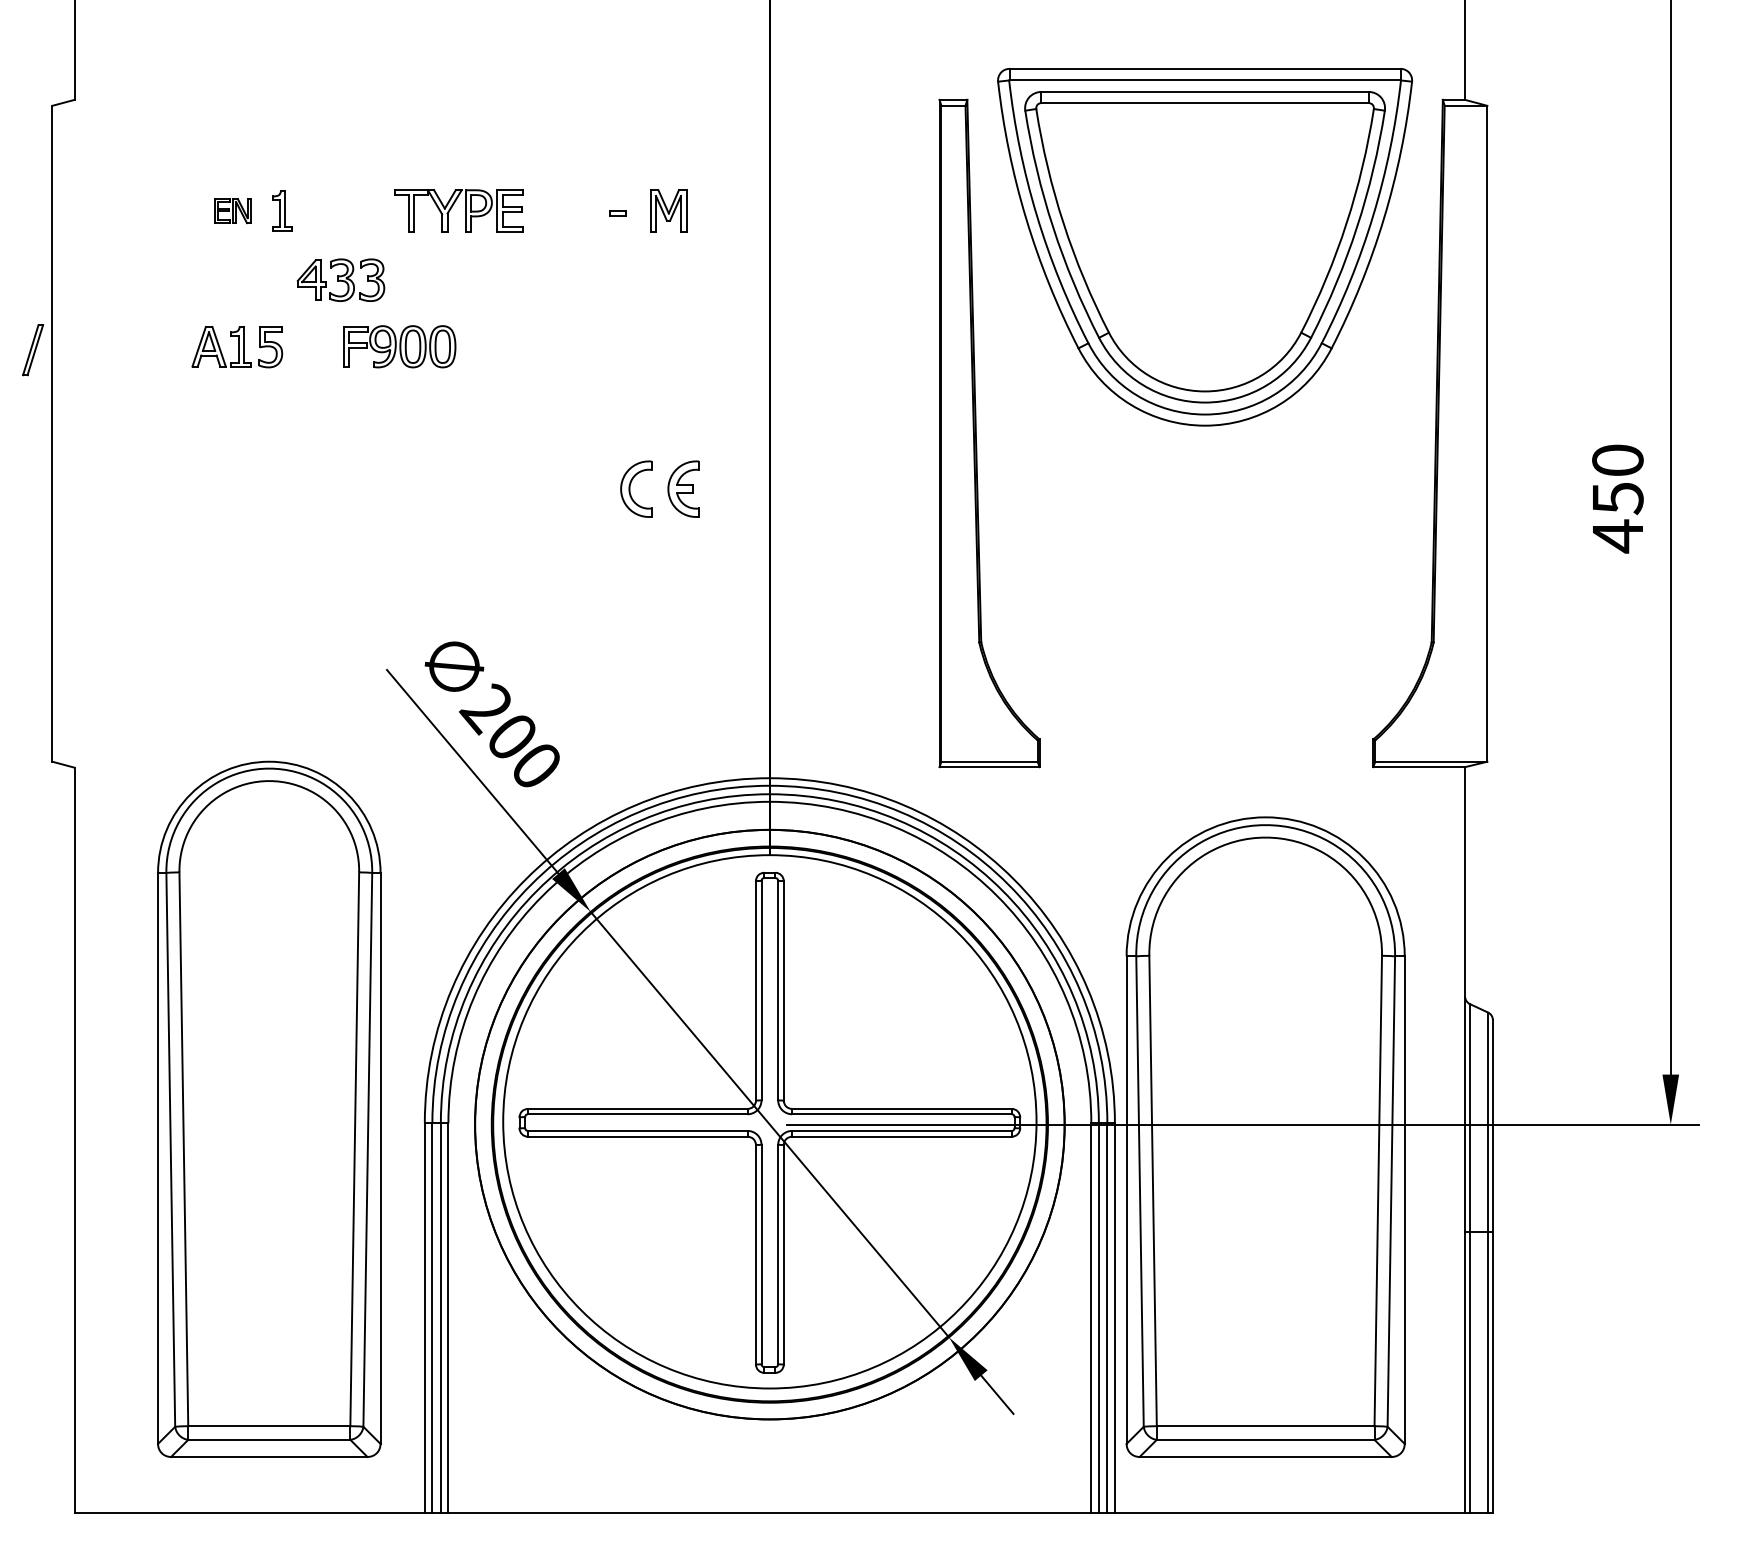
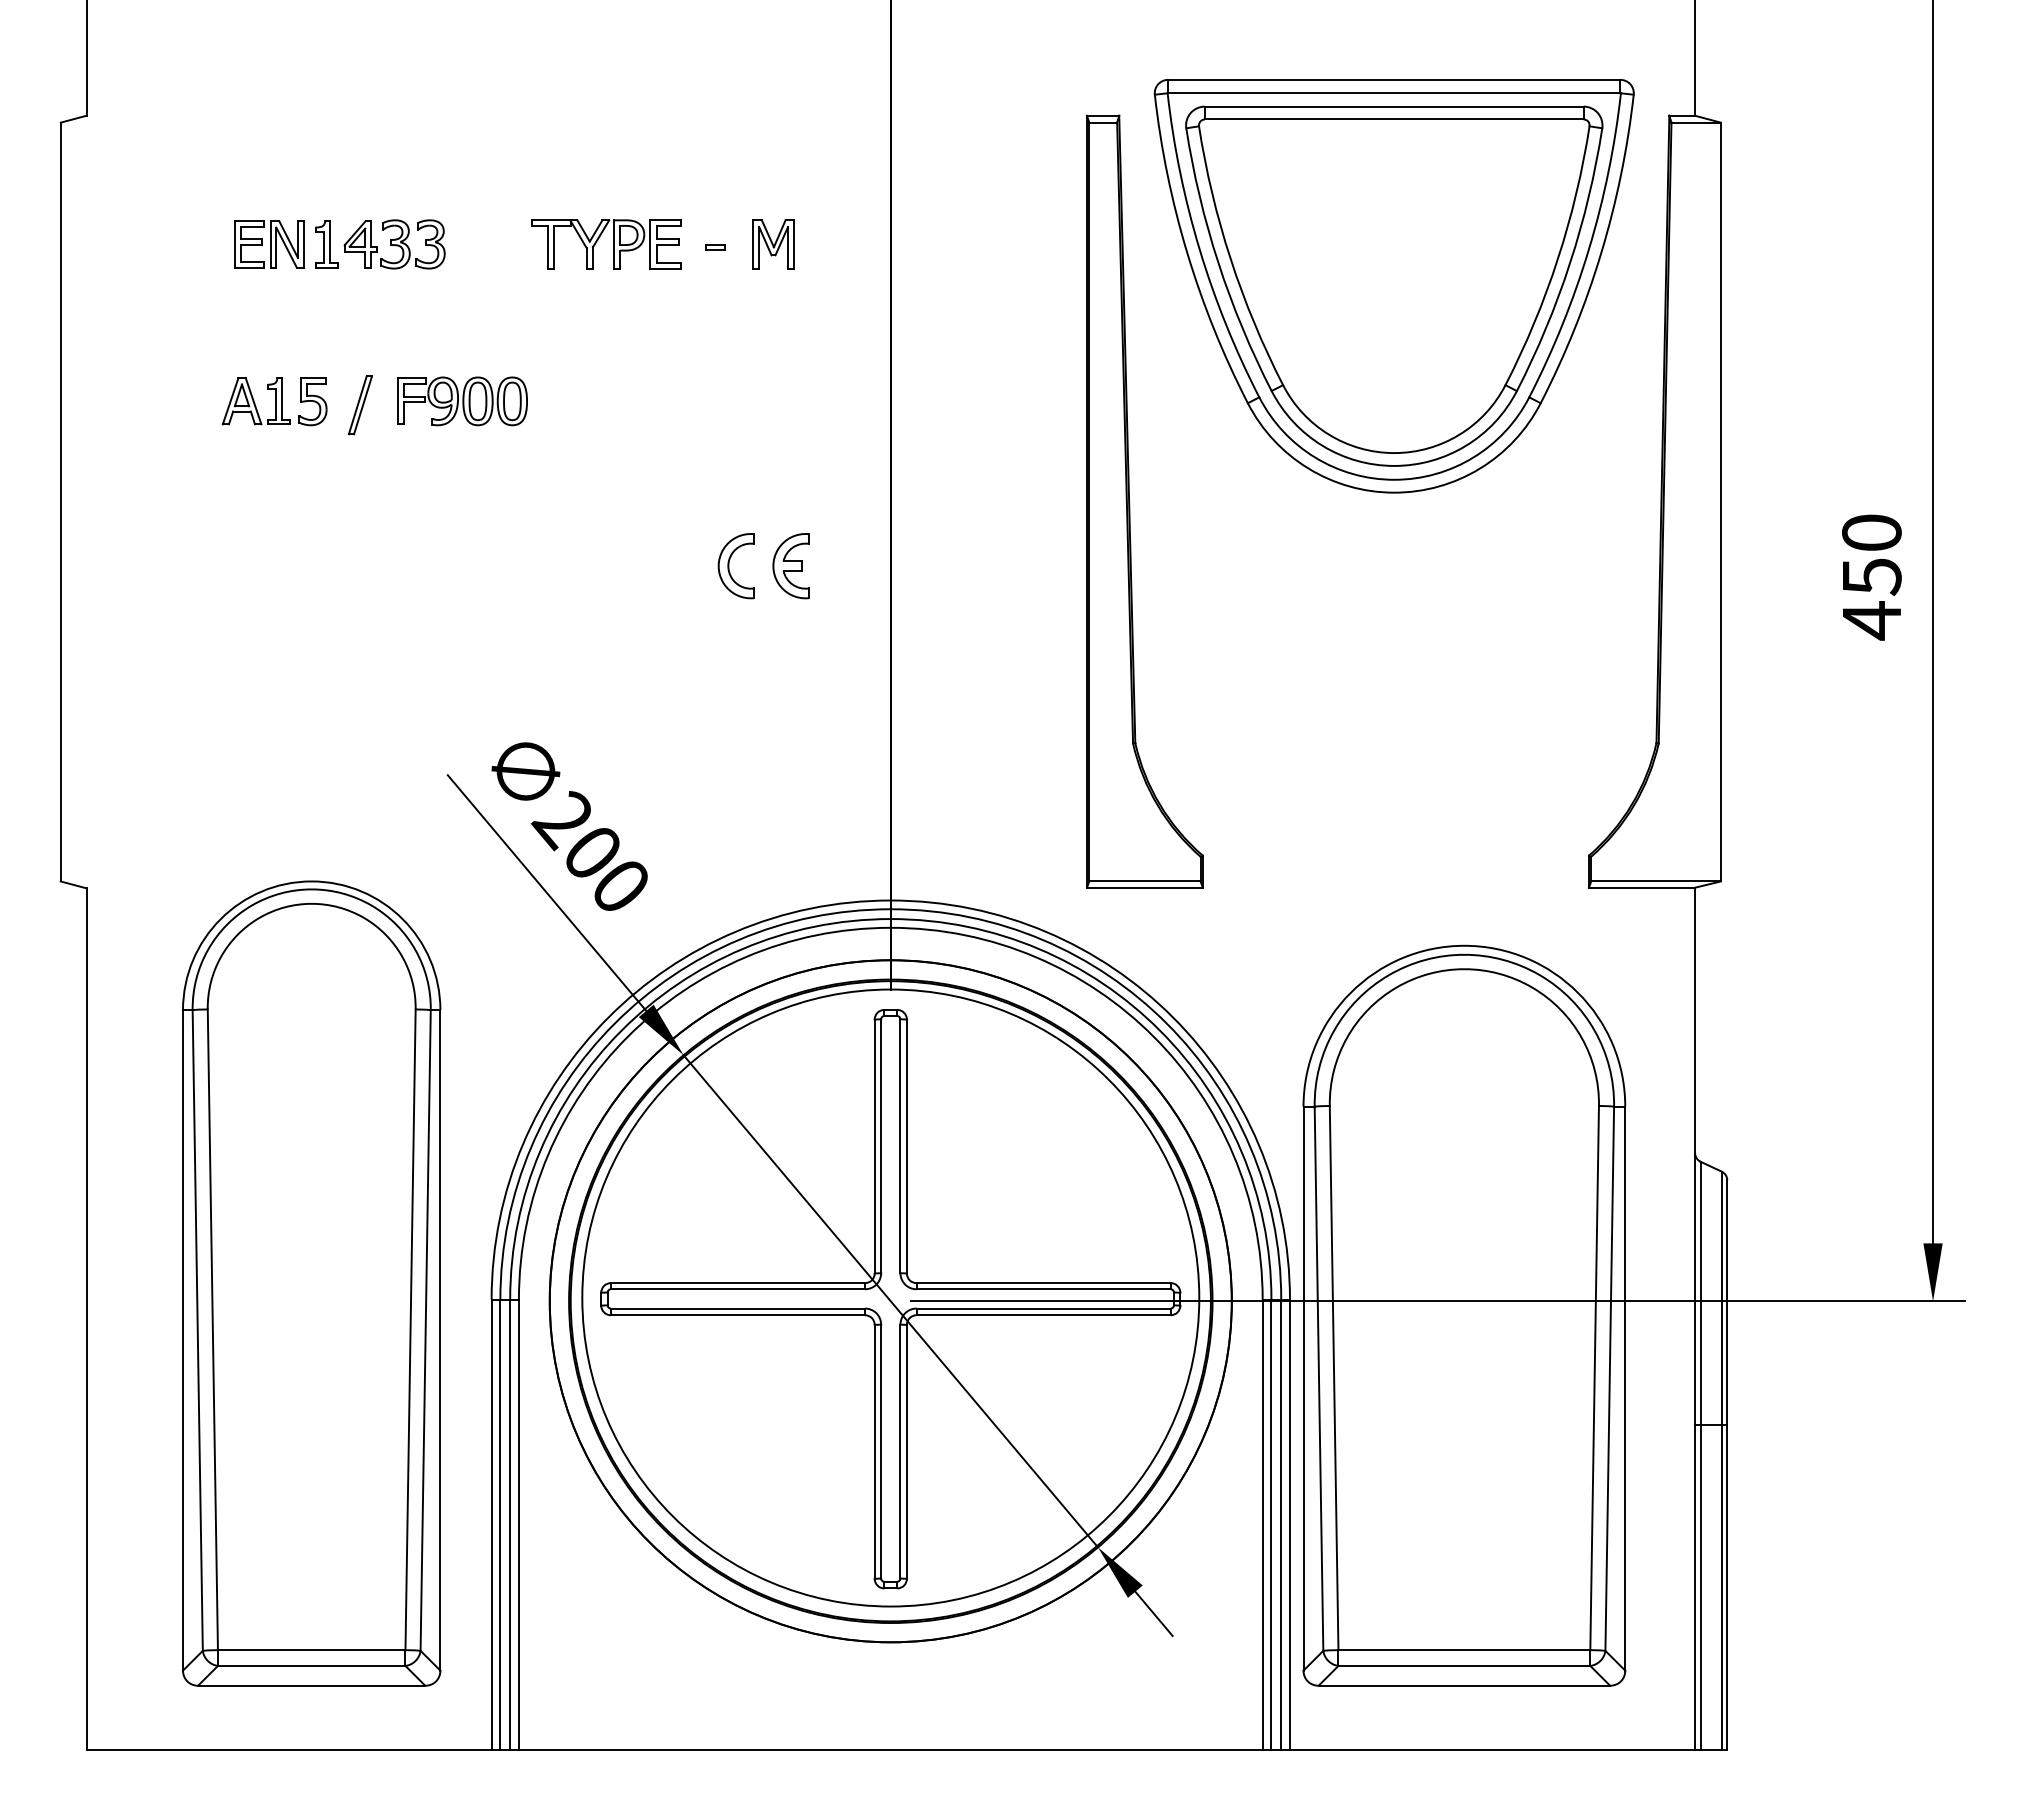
part: (232, 211) -> (269, 244), size x1.67
part: (465, 211) -> (613, 244), moved
part: (340, 280) -> (394, 244), moved
part: (32, 350) -> (359, 405), moved

